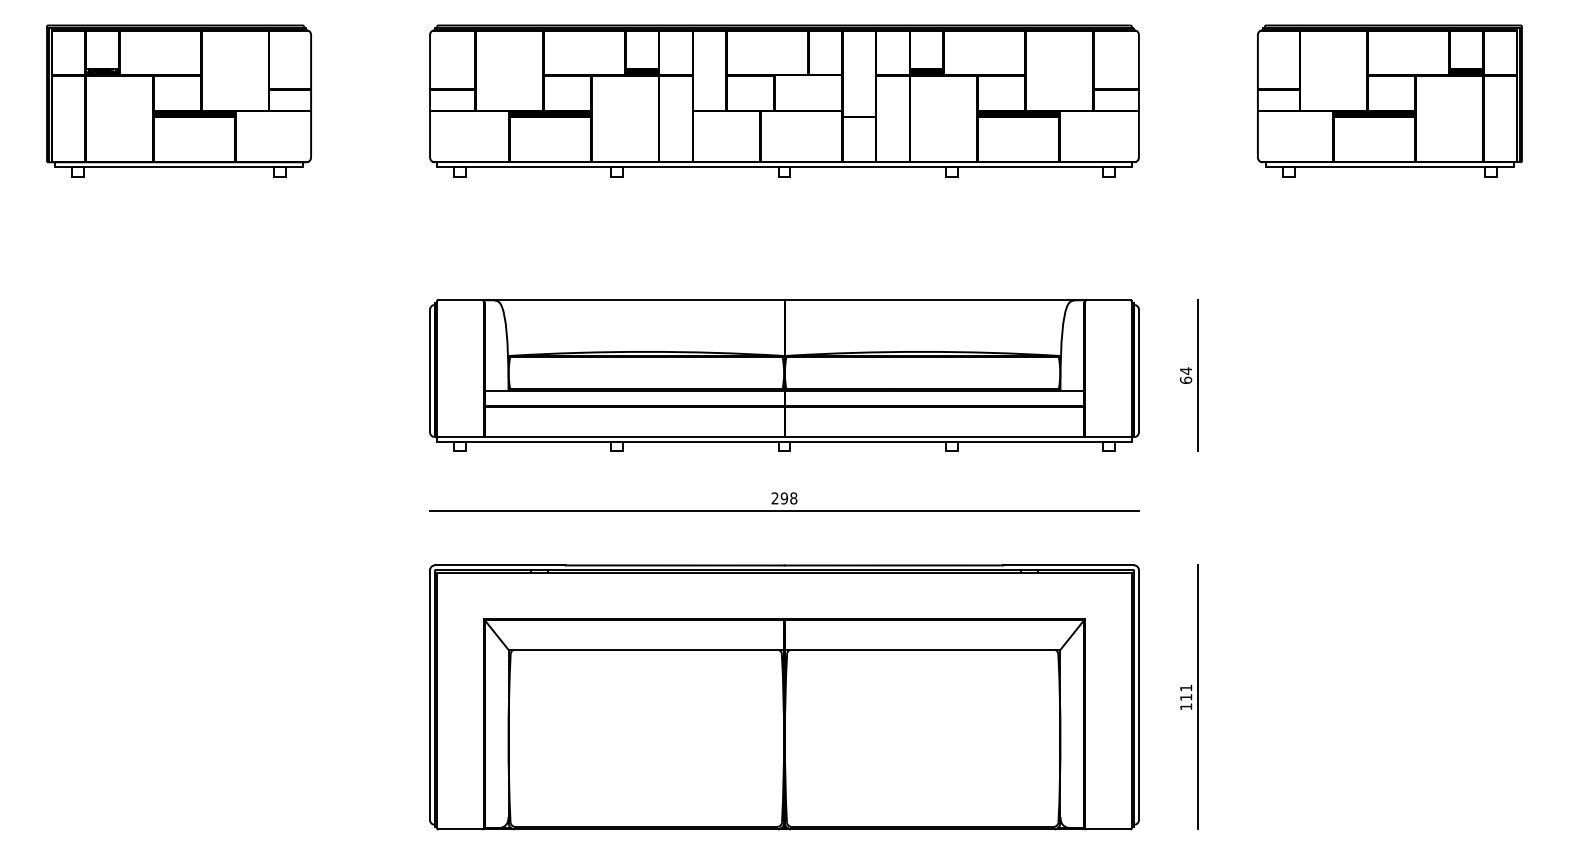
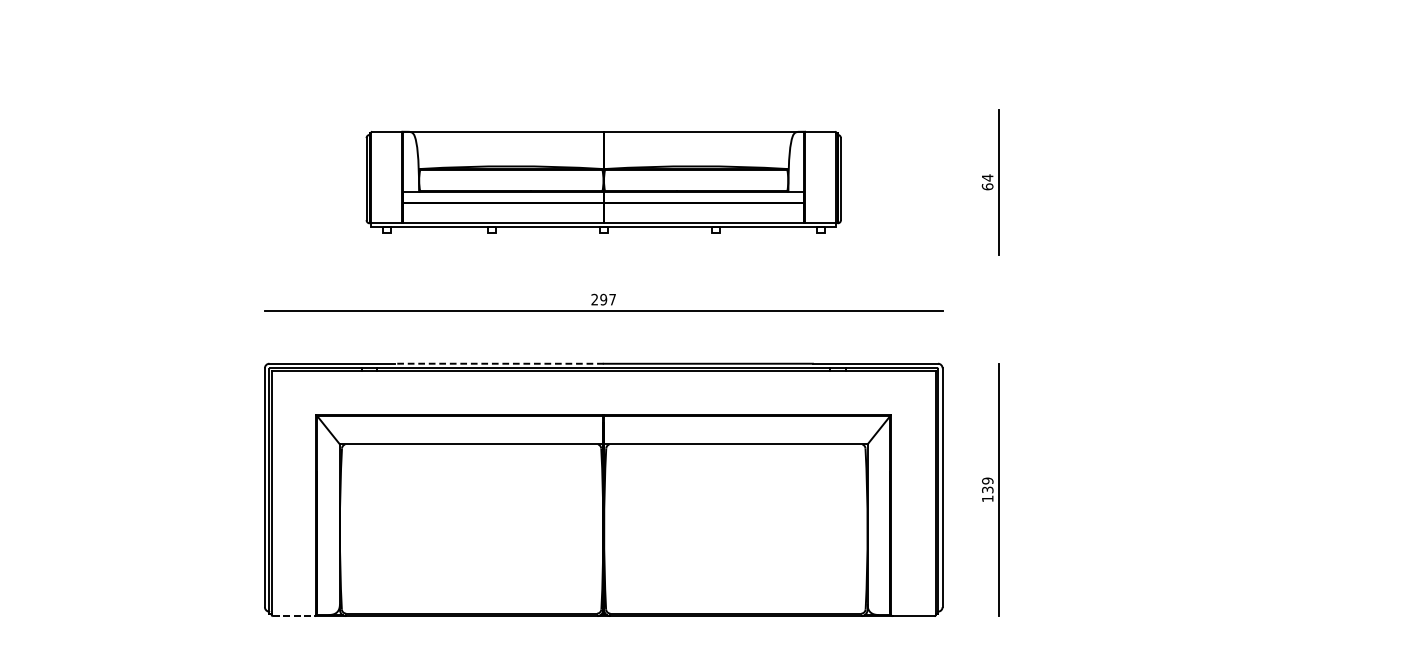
part: (784, 375) -> (603, 182), size x0.7
text: (793, 498) -> (612, 299), 298 -> 297
line: (674, 565) -> (498, 363), solid -> dashed
text: (1186, 692) -> (988, 485), 111 -> 139
line: (460, 829) -> (294, 616), solid -> dashed

